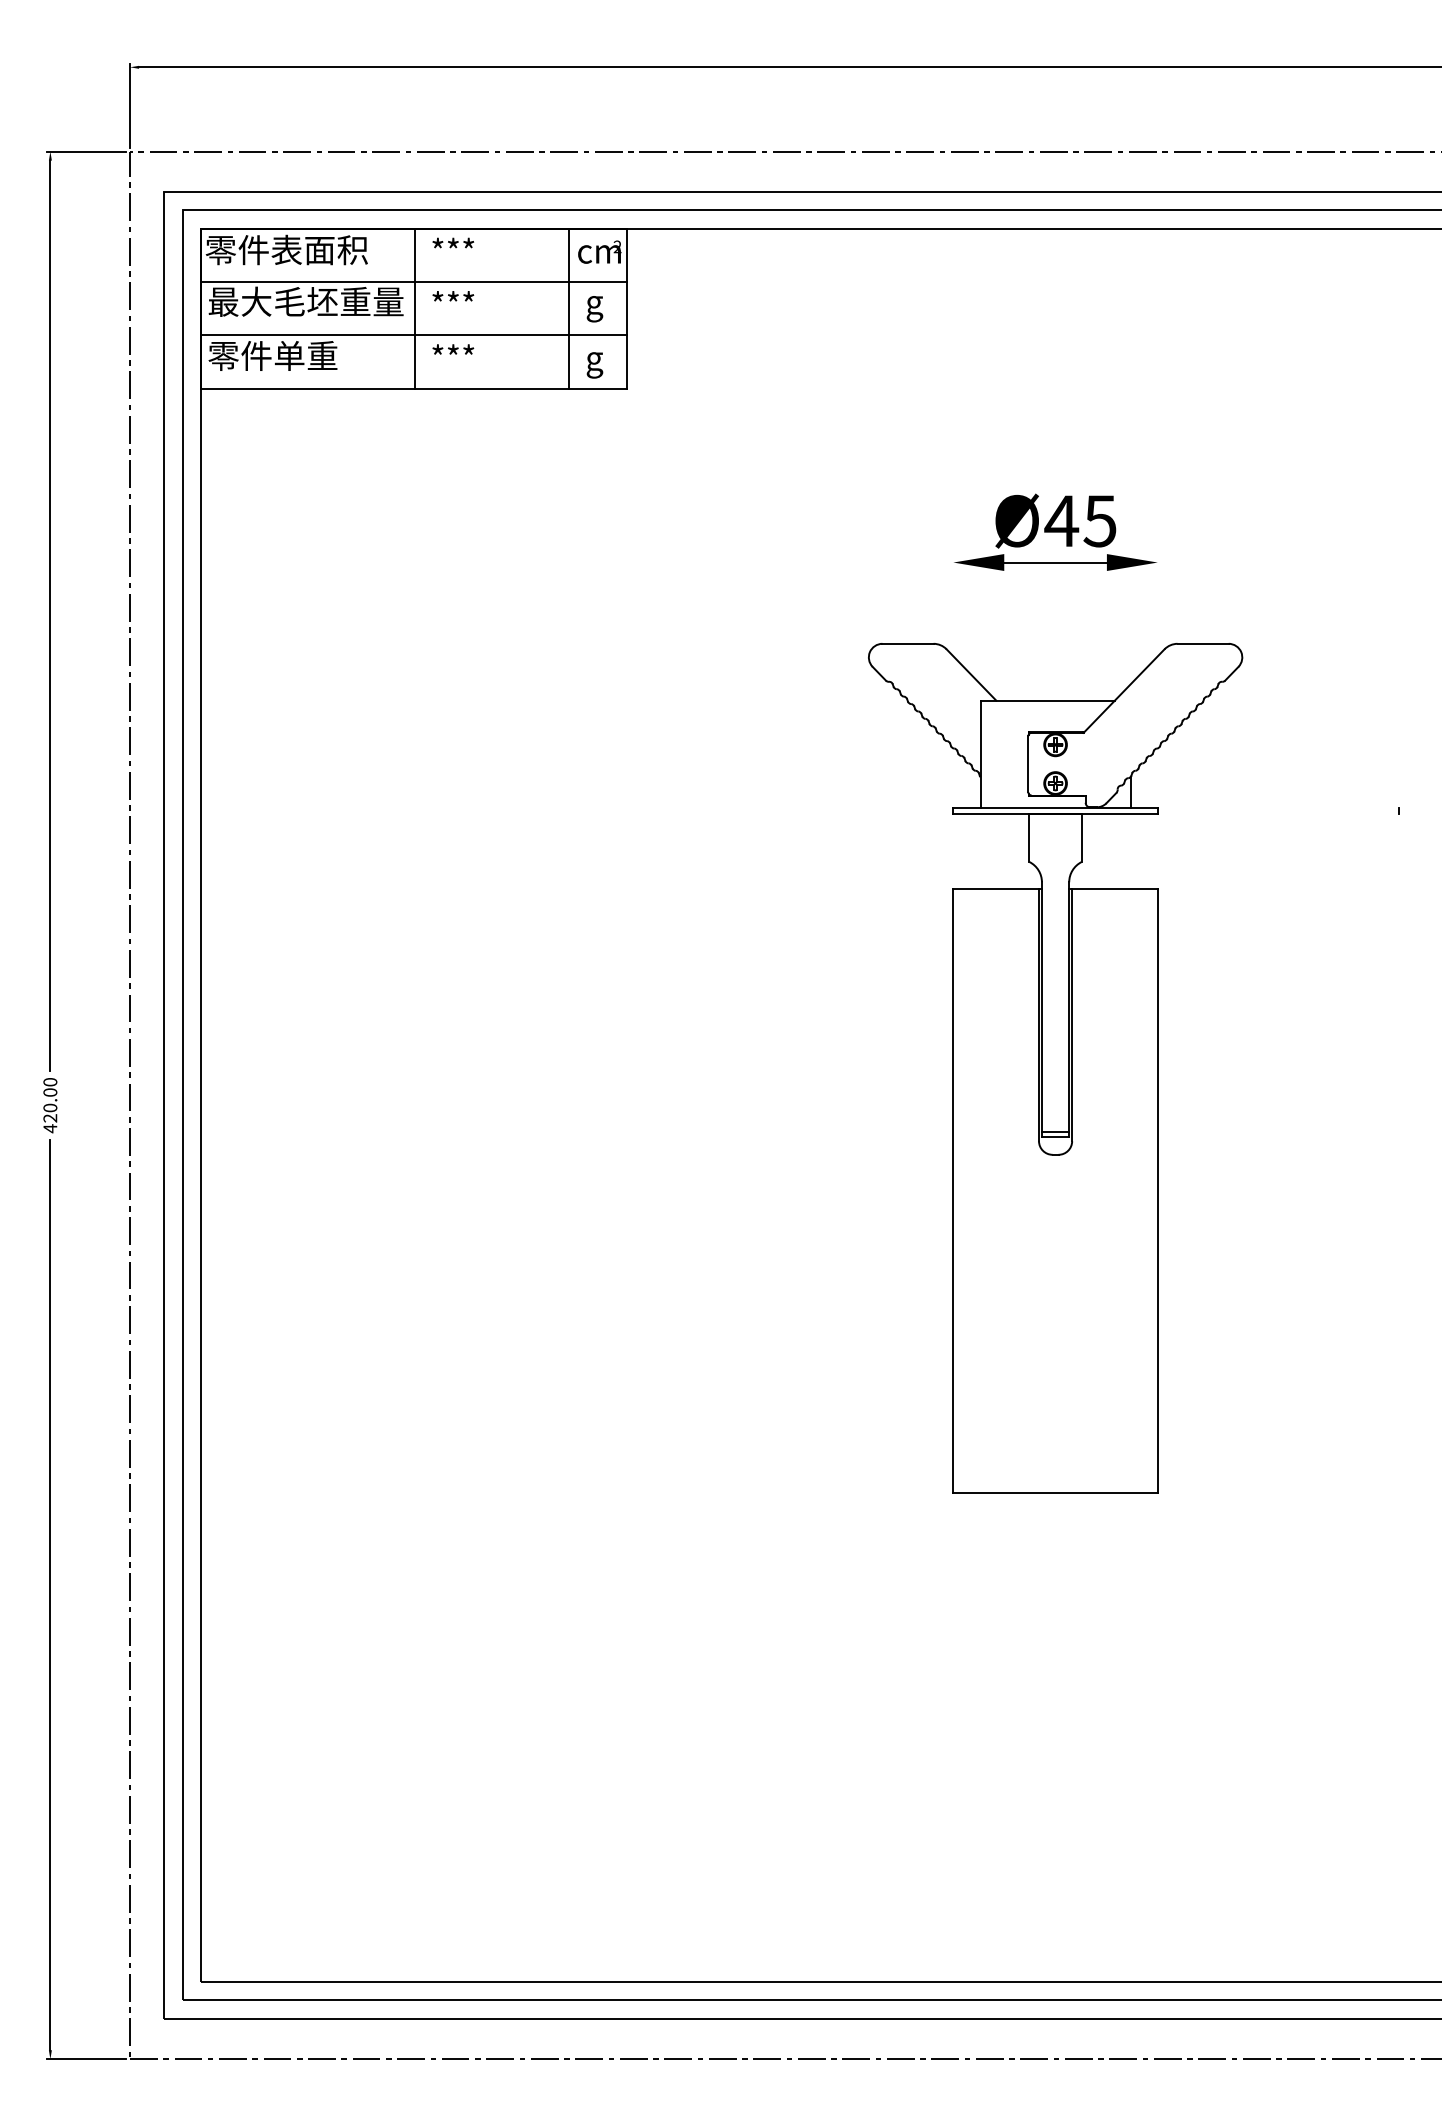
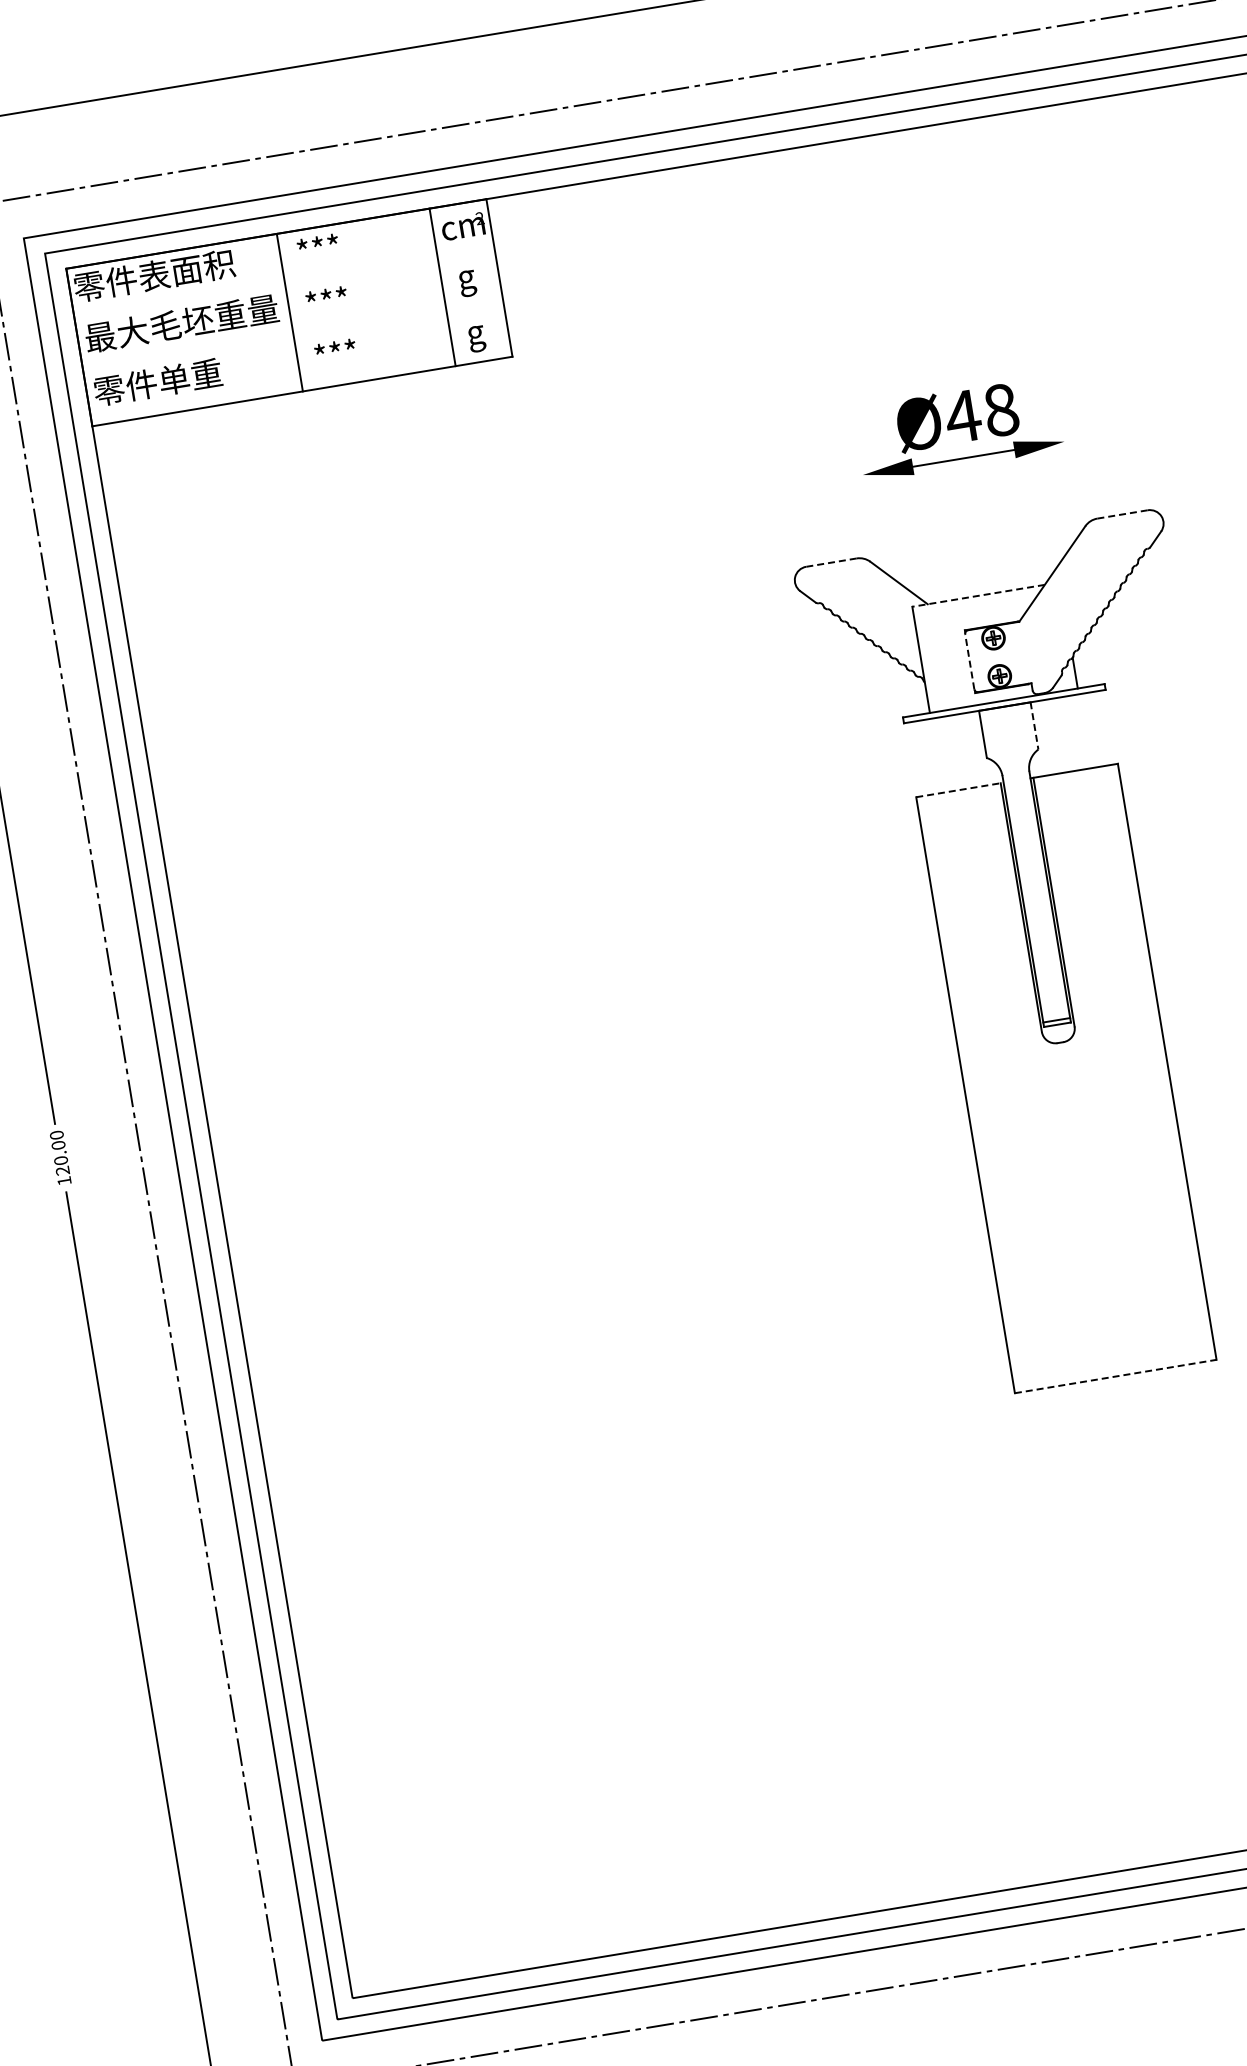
line: (413, 282) -> (284, 286), removed
line: (413, 335) -> (293, 339), removed
text: (1099, 521) -> (1000, 410), Ø45 -> Ø48
line: (908, 643) -> (831, 562), solid -> dashed
line: (1203, 643) -> (1122, 514), solid -> dashed
line: (1047, 700) -> (978, 595), solid -> dashed
line: (1028, 764) -> (969, 662), solid -> dashed
line: (1081, 838) -> (1034, 726), solid -> dashed
line: (998, 889) -> (960, 790), solid -> dashed
text: (50, 1128) -> (64, 1180), 420.00 -> 120.00
line: (1056, 1493) -> (1116, 1376), solid -> dashed

